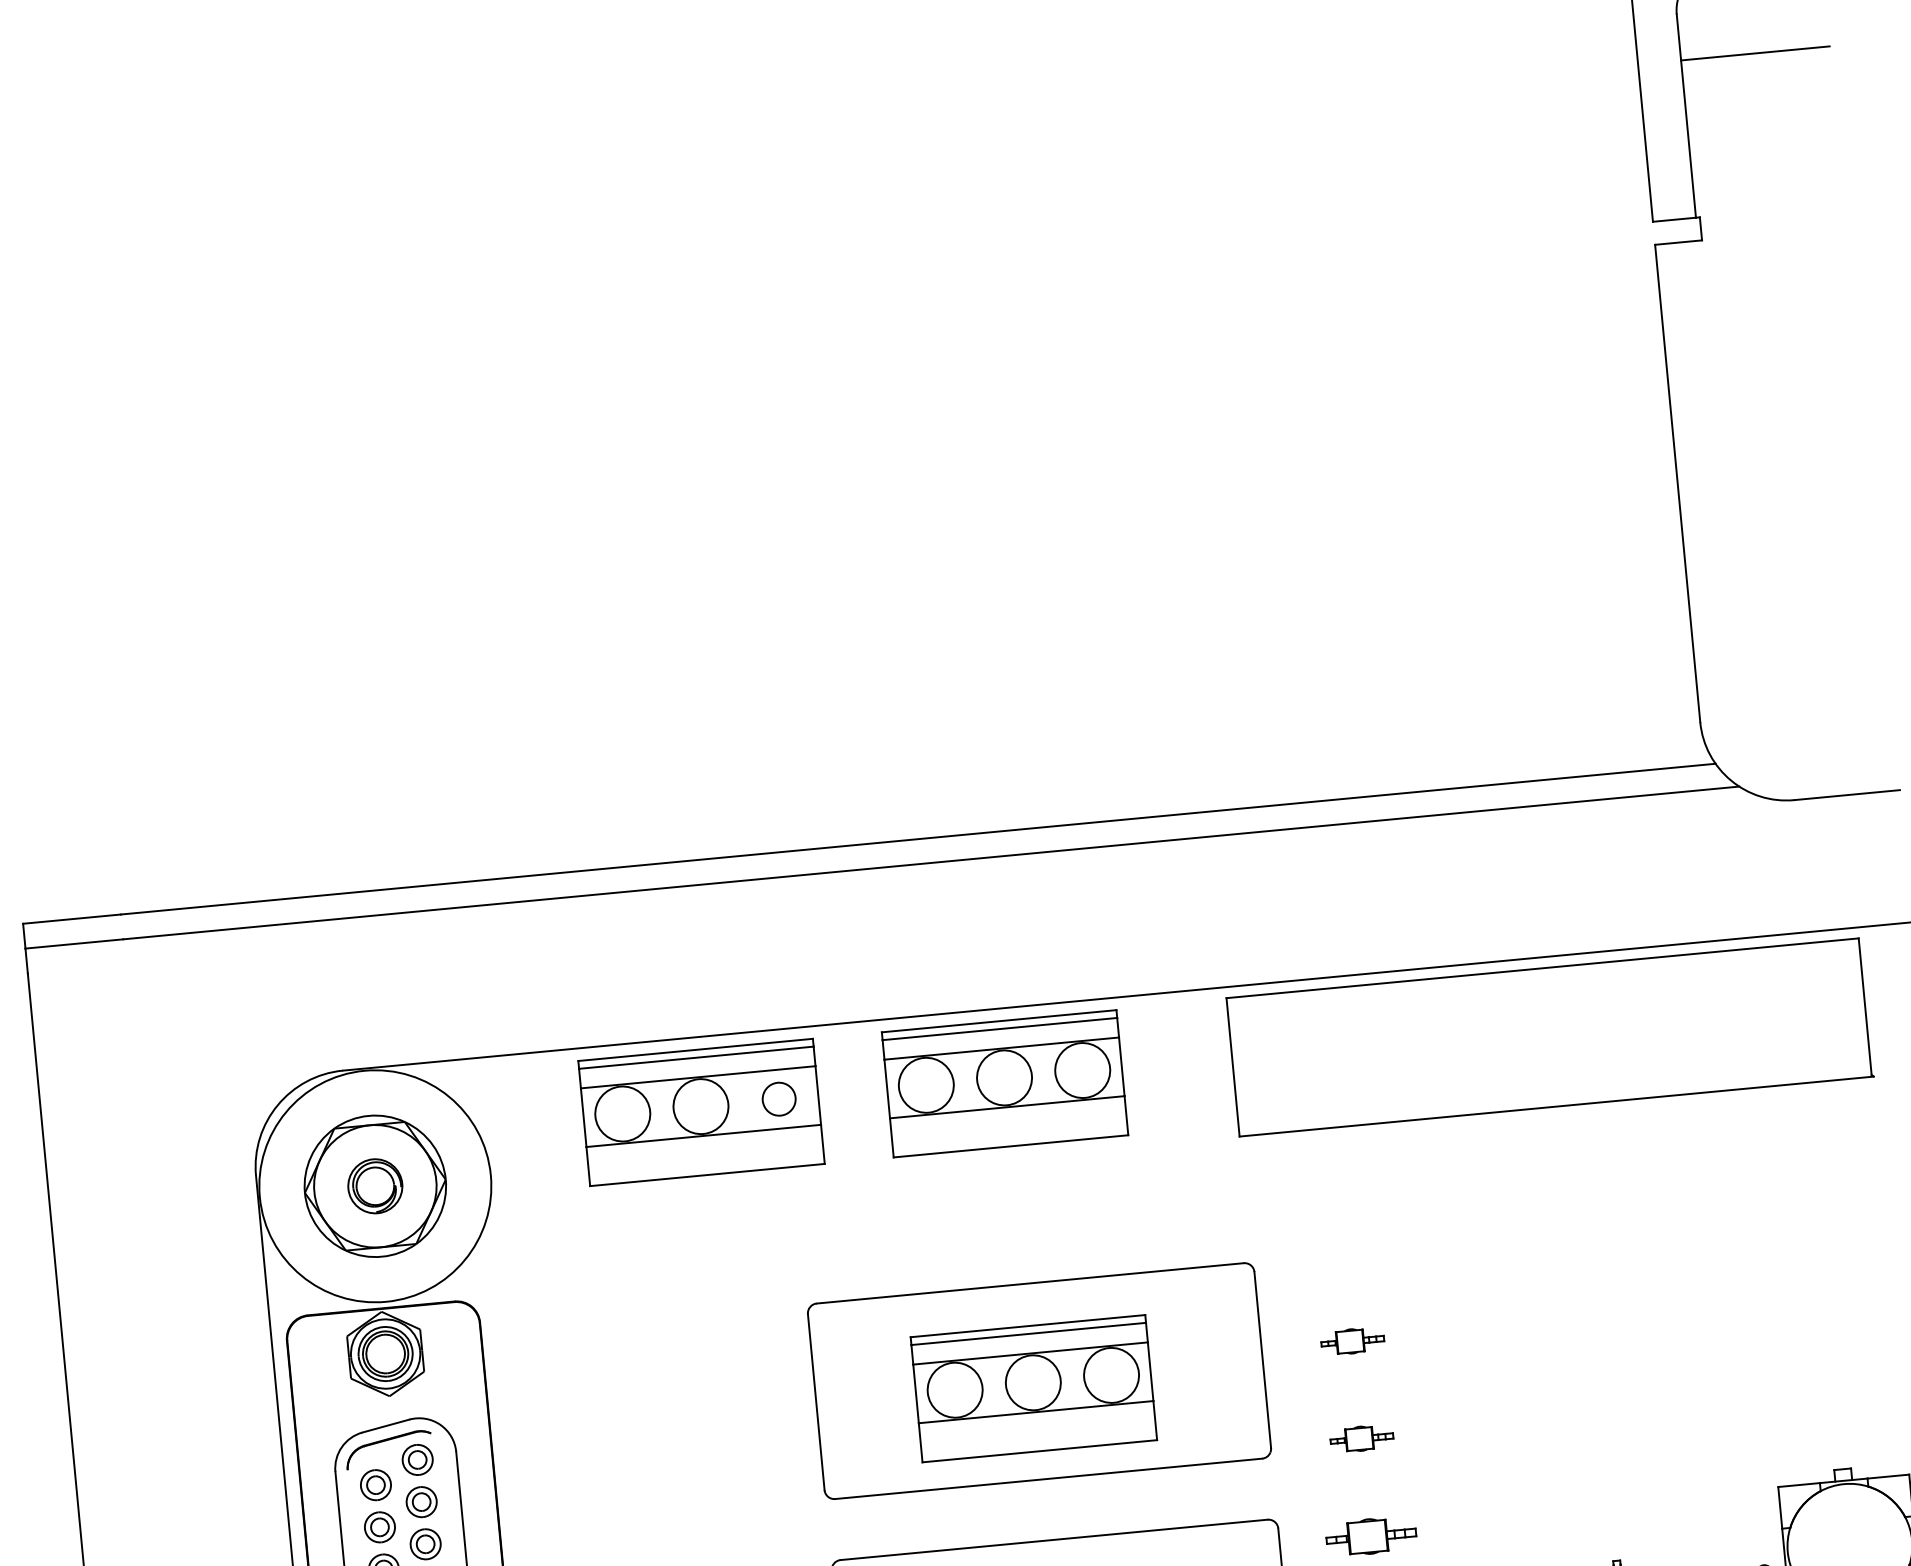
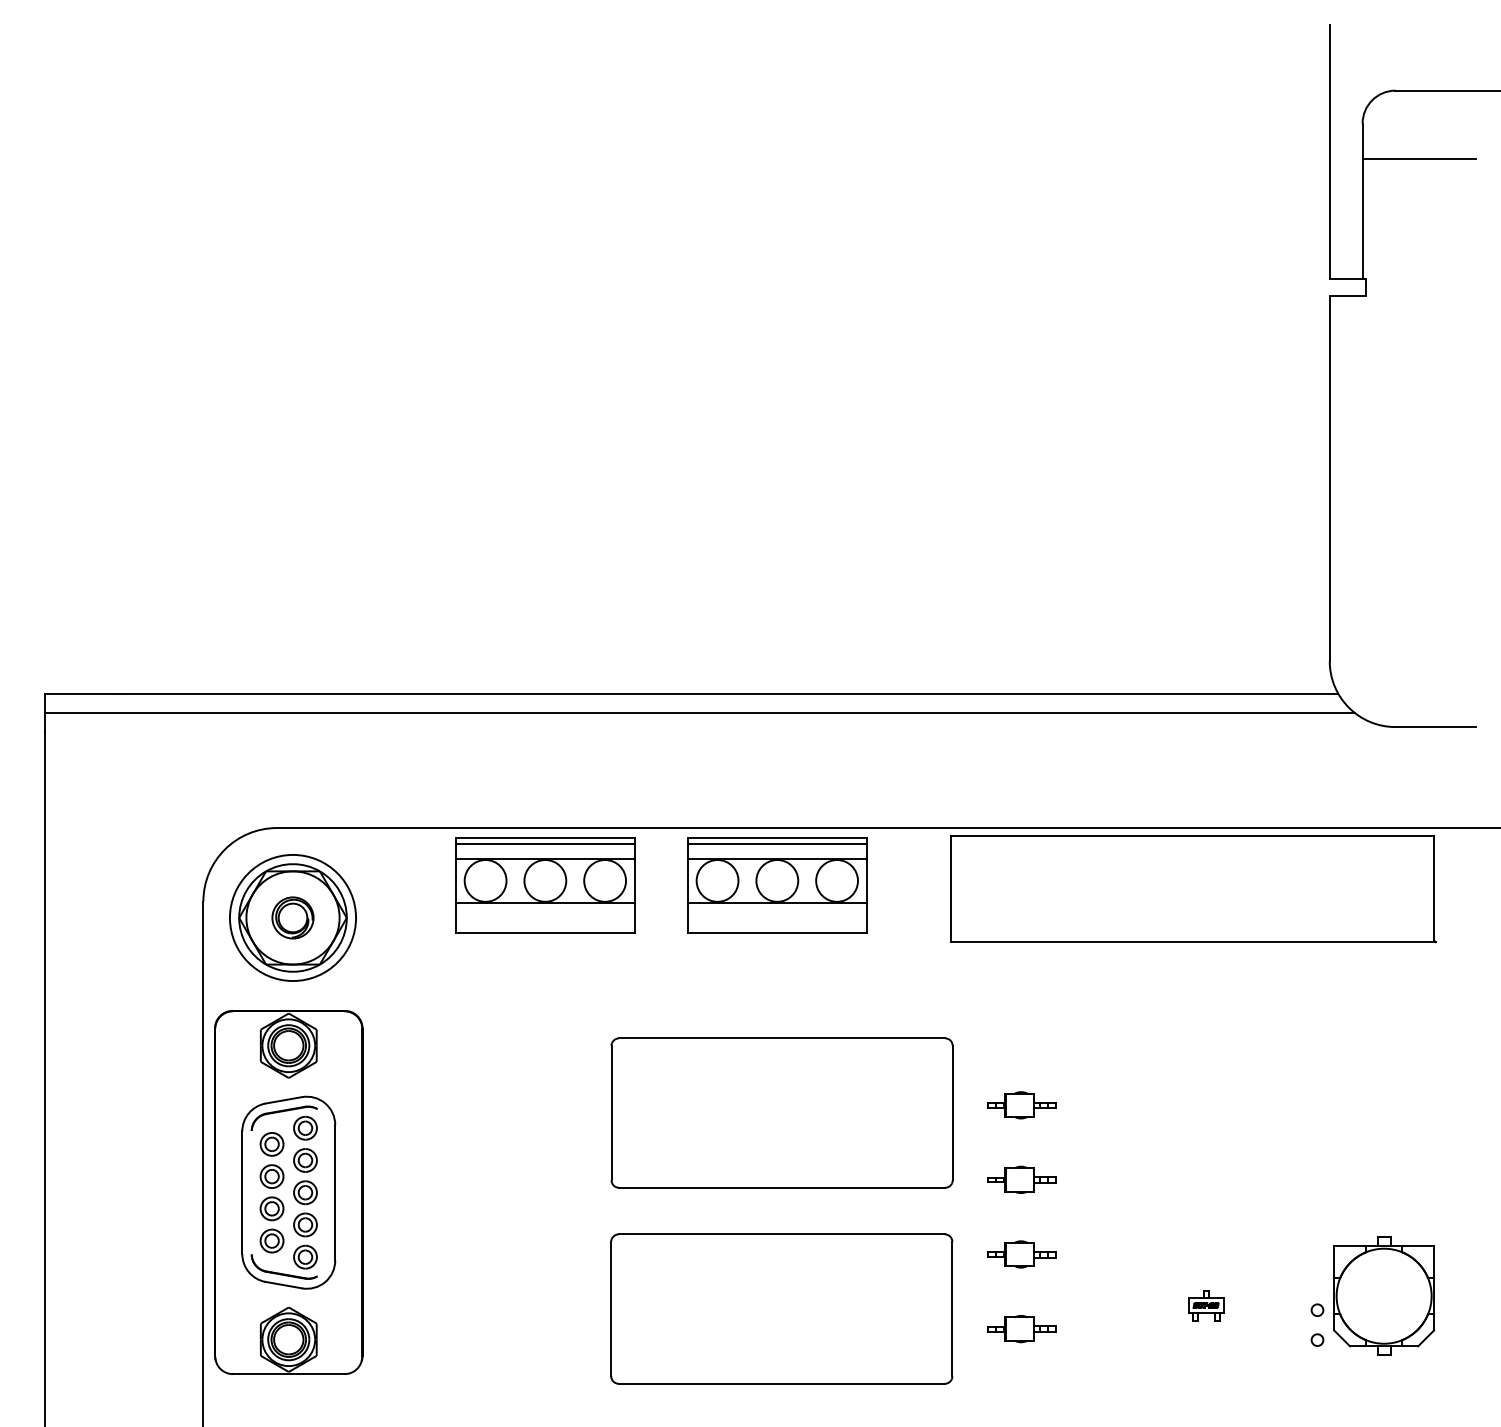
circle: (779, 1098) -> (605, 880), size x1.67
circle: (374, 1185) -> (292, 917), size x0.71
part: (1351, 1341) -> (1021, 1105), size x1.43
part: (1034, 1388) -> (777, 1118), removed
part: (1360, 1438) -> (1021, 1179), size x1.43

